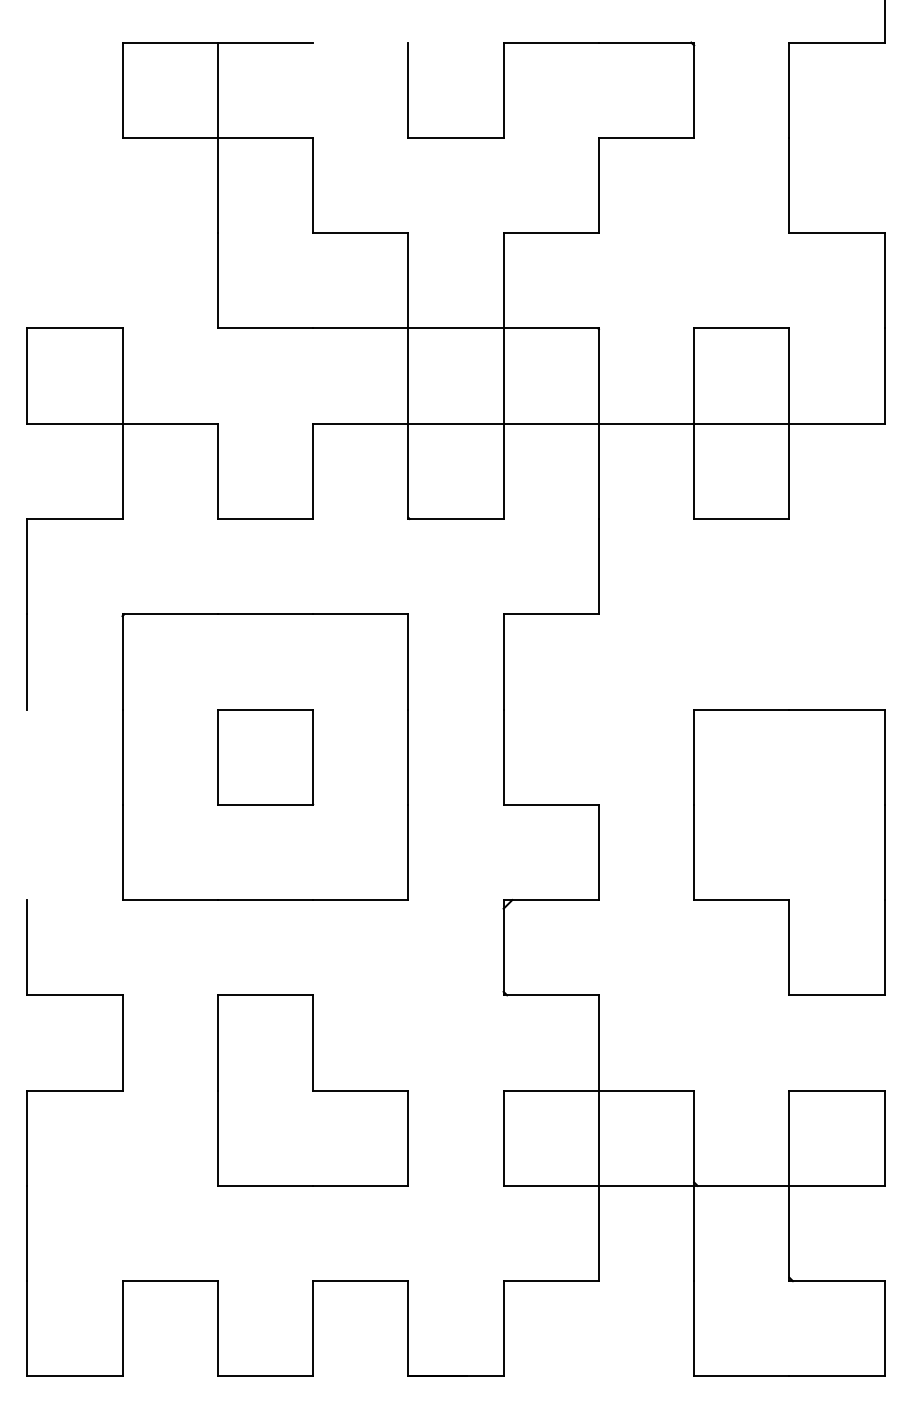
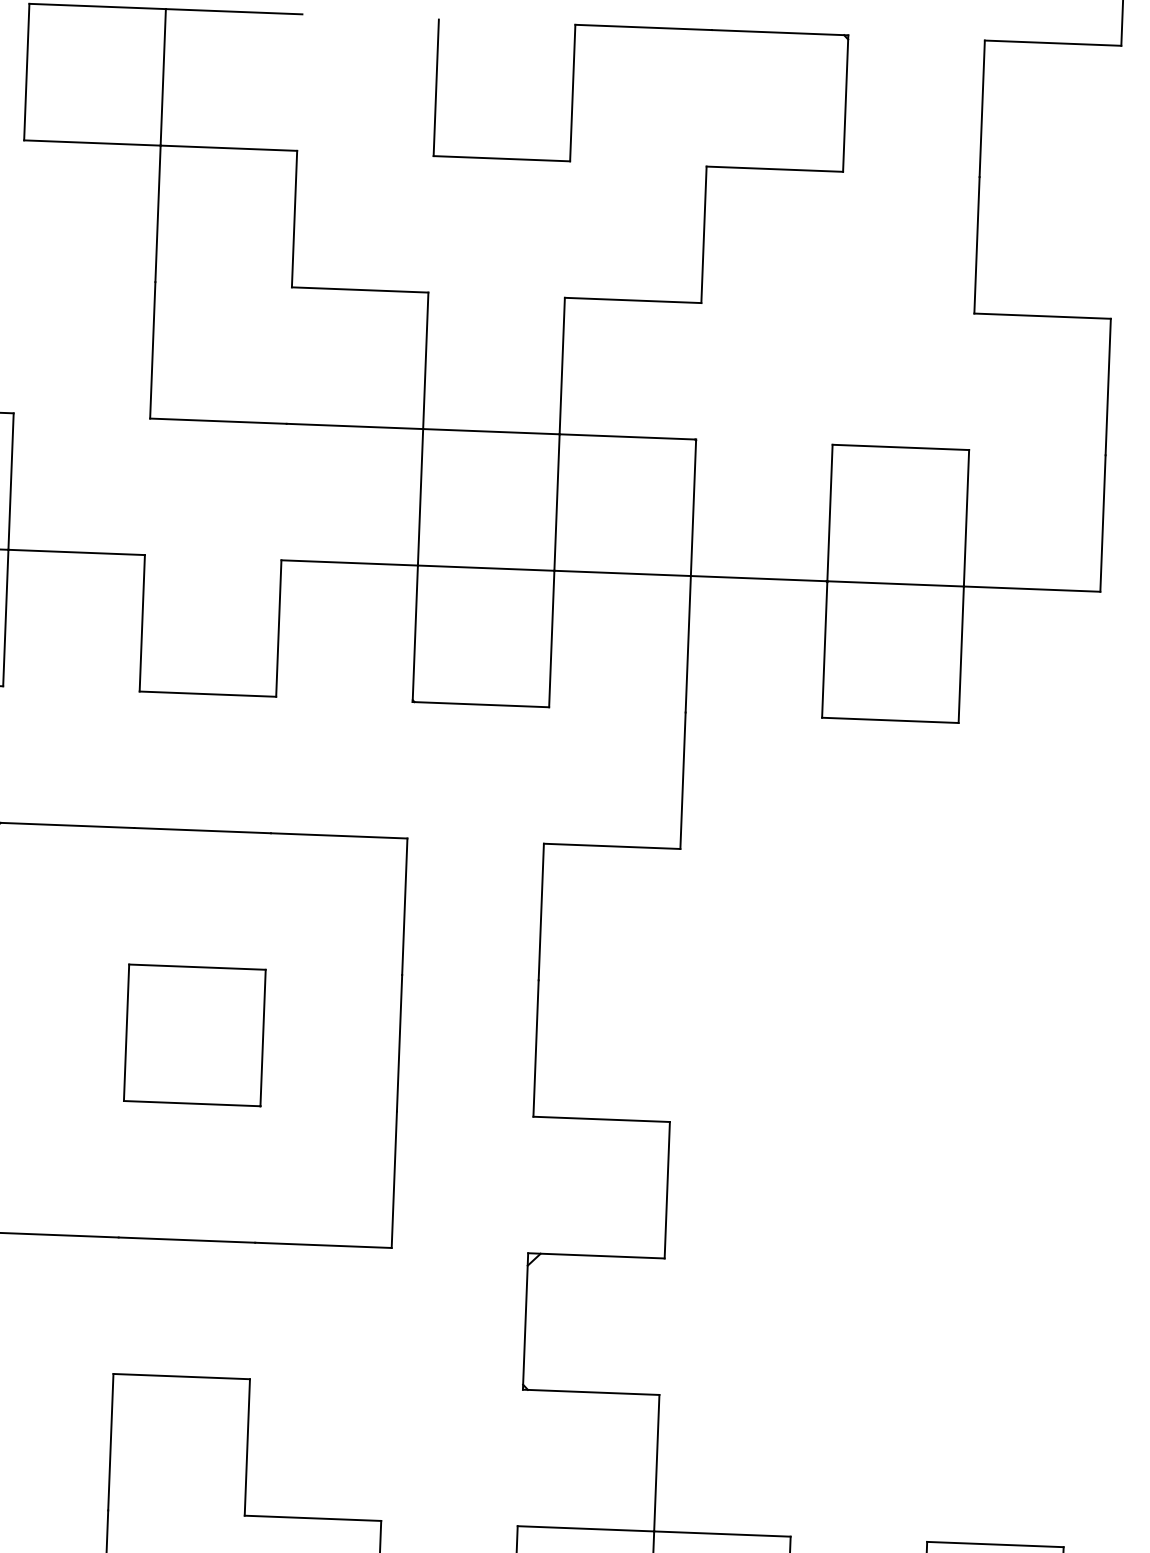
part: (789, 852) -> (940, 1200), removed

